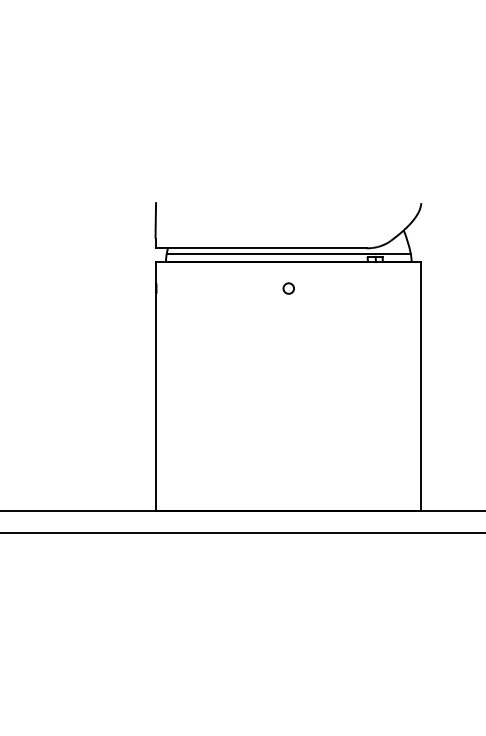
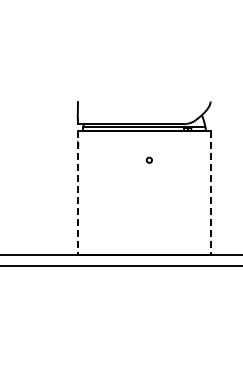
circle: (286, 287) -> (148, 159), moved
line: (157, 386) -> (78, 193), solid -> dashed
line: (420, 386) -> (210, 193), solid -> dashed

